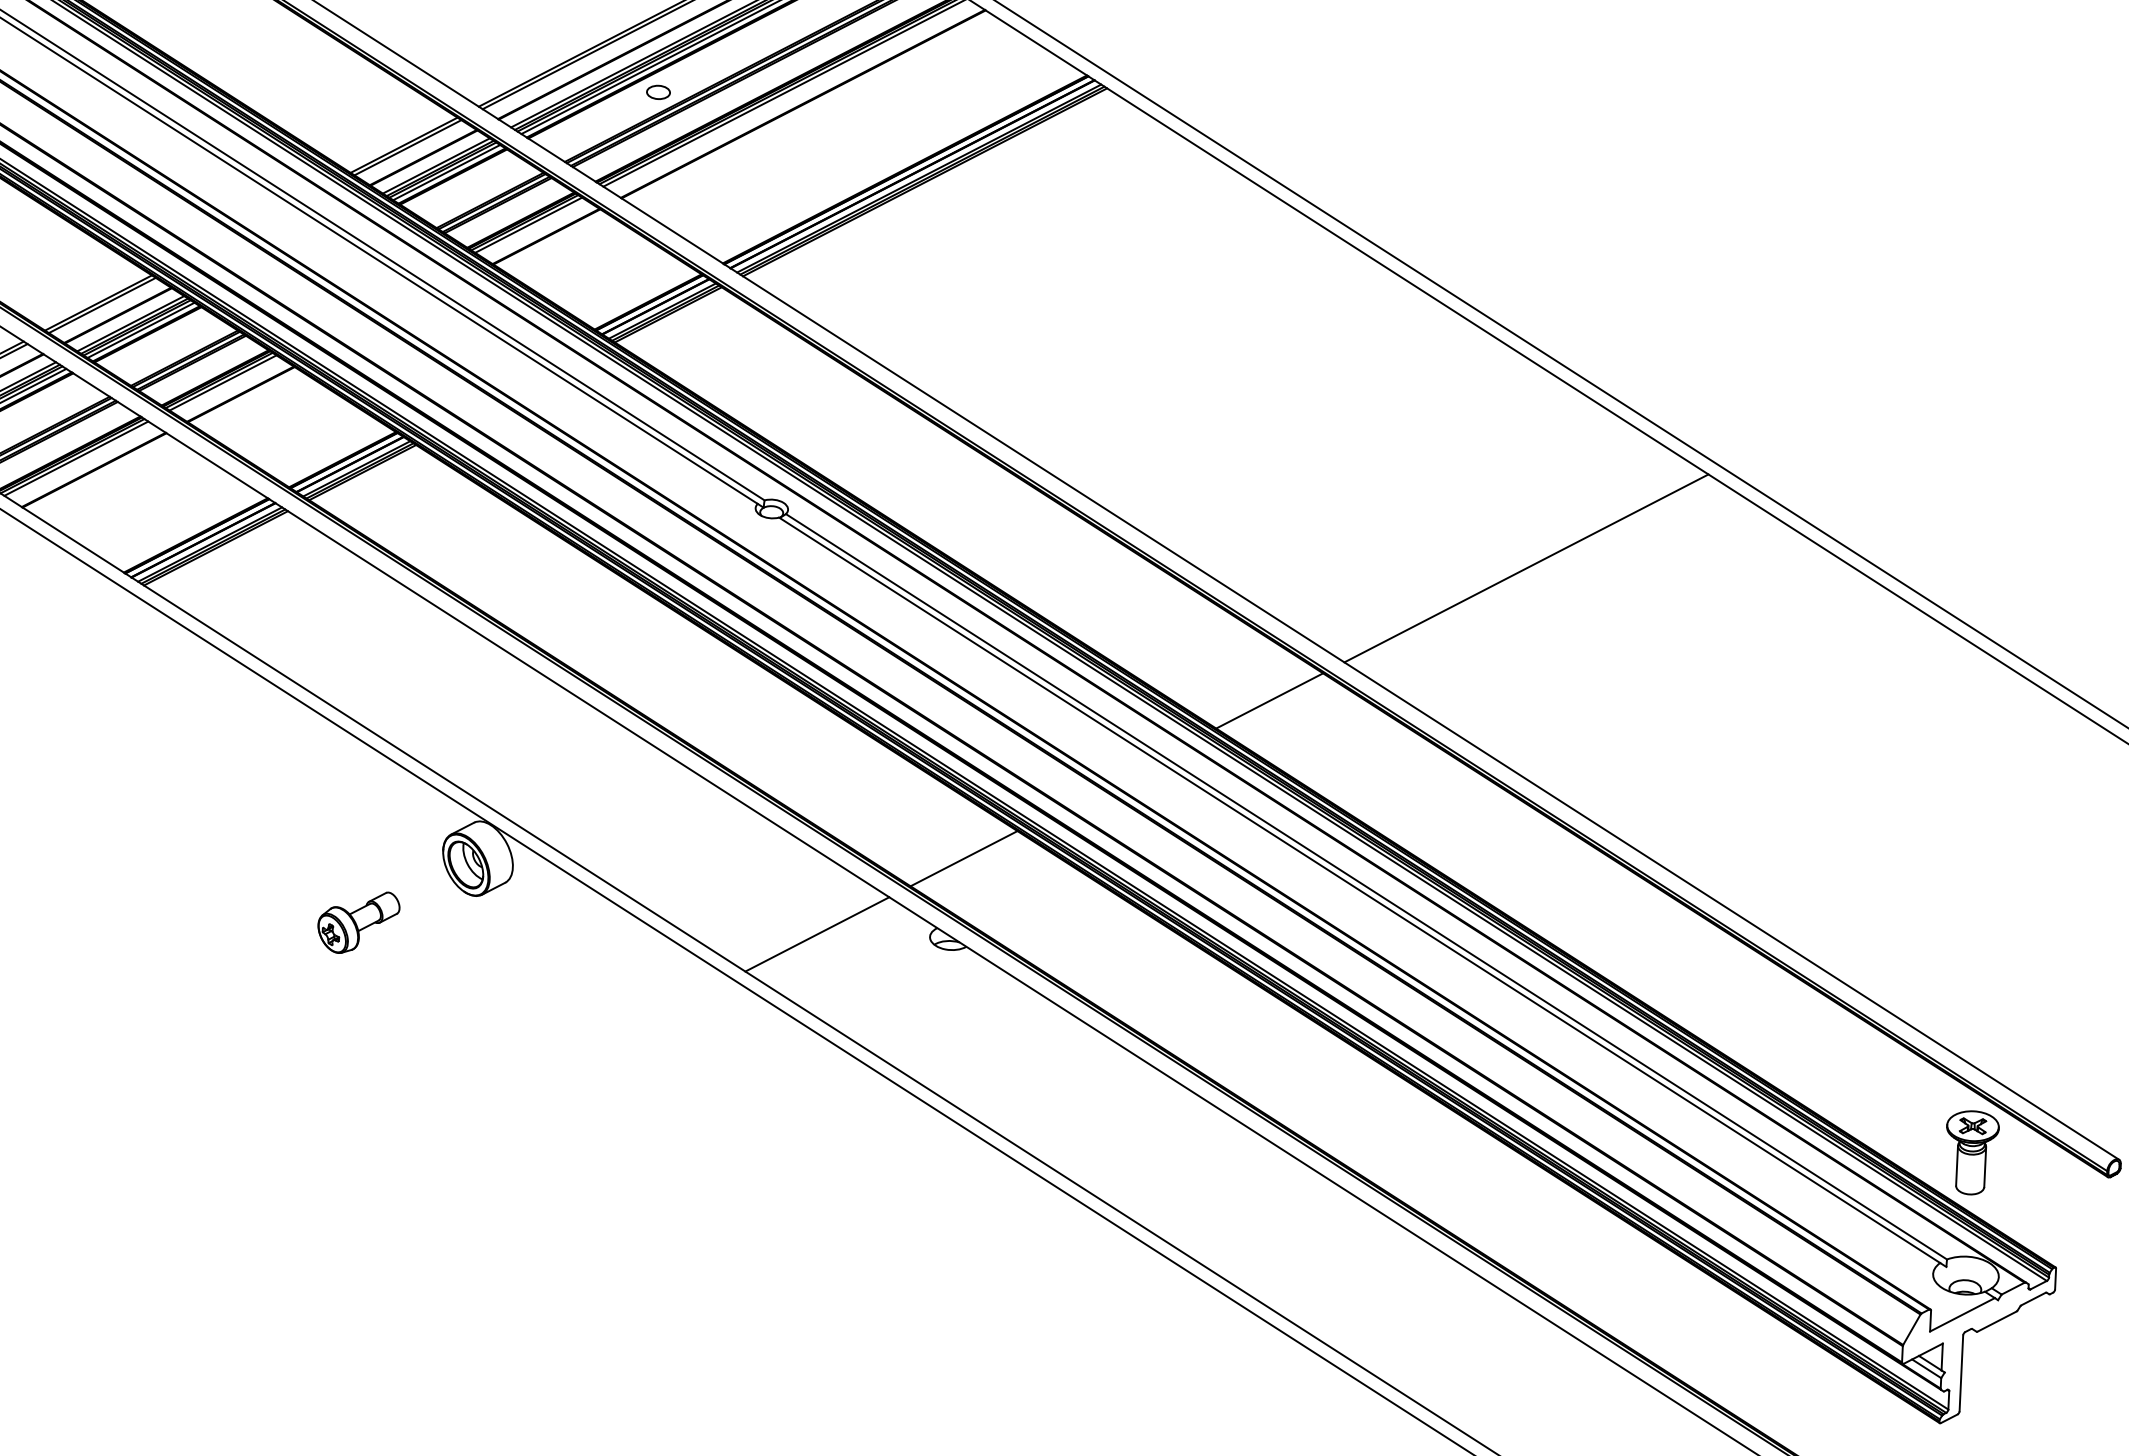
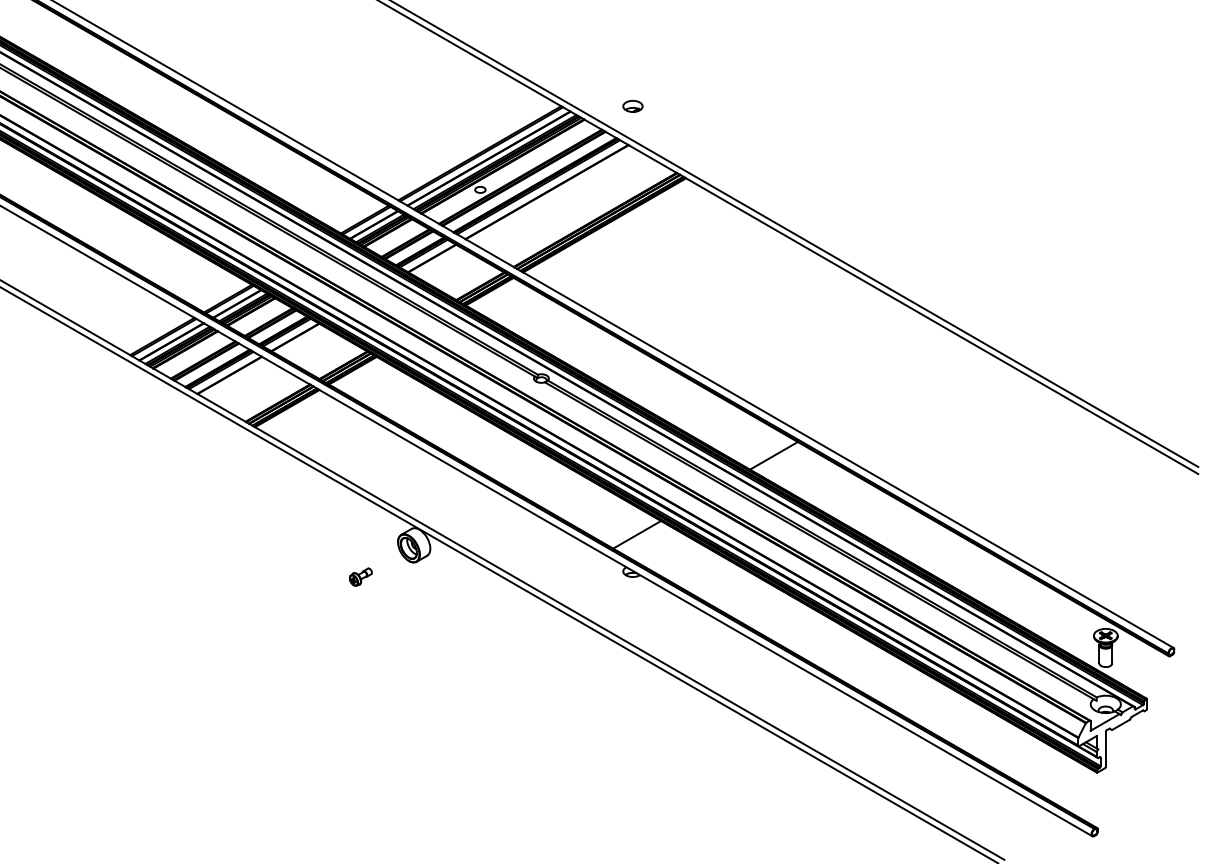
line: (1525, 568) -> (888, 389), removed
part: (358, 920) -> (360, 576), size x0.6
line: (817, 933) -> (571, 572), removed

